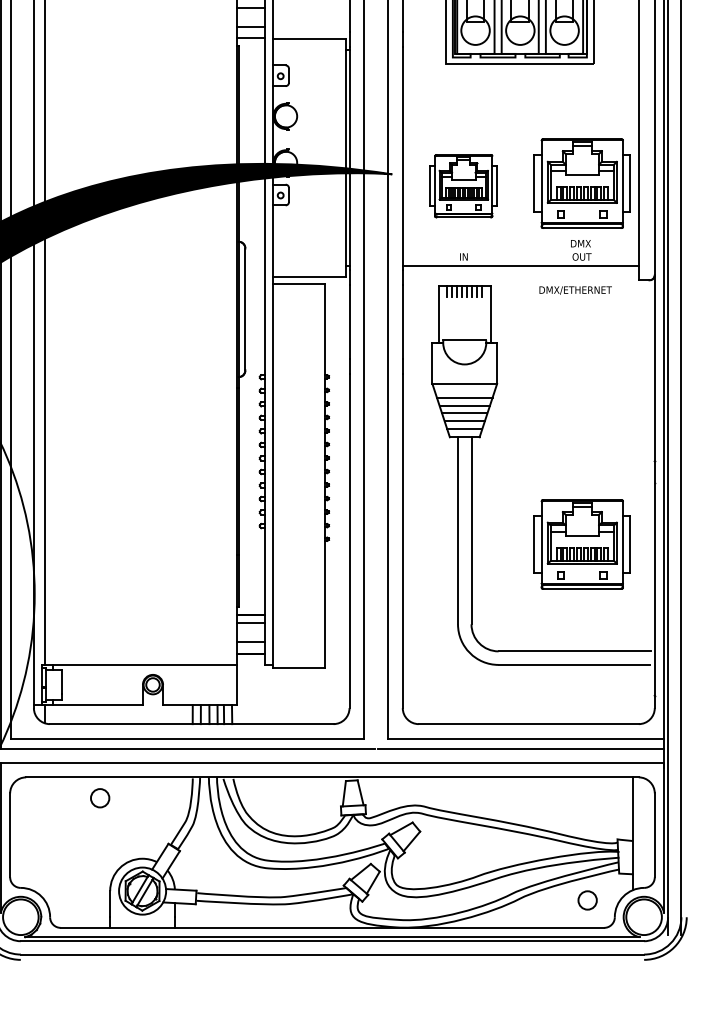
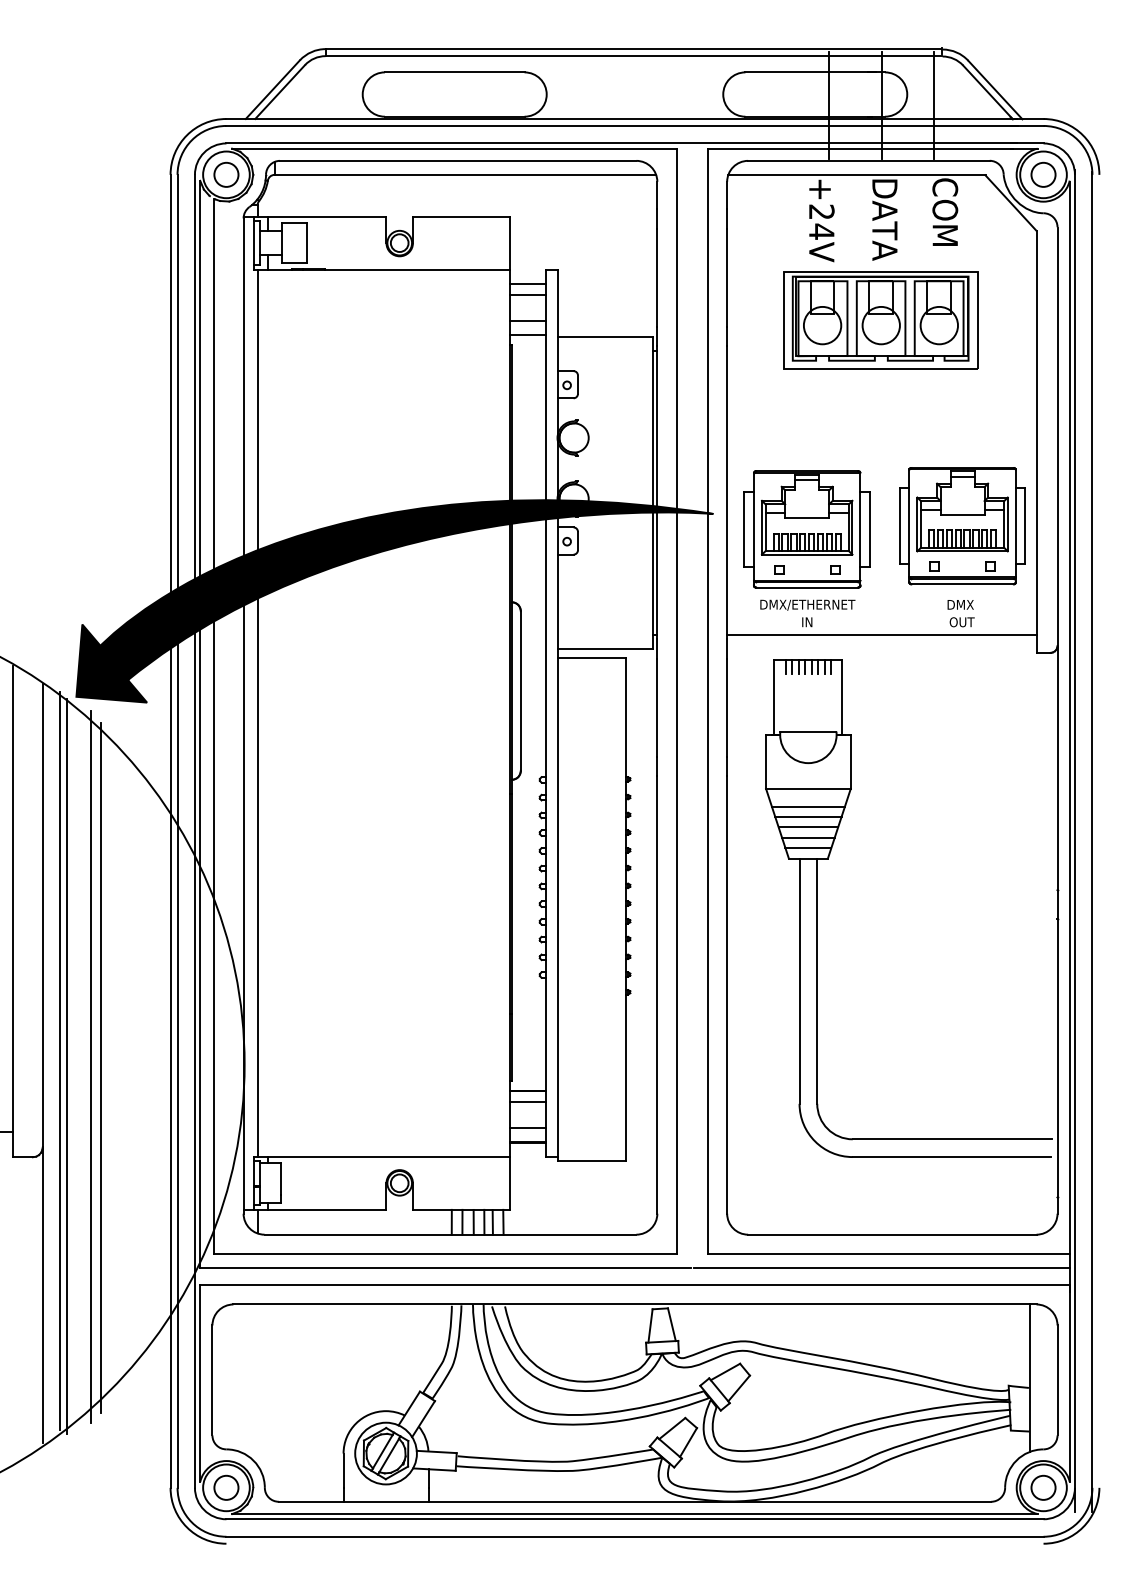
part: (463, 186) -> (806, 529), size x1.43
text: (575, 289) -> (807, 604), moved
part: (582, 544) -> (962, 999), removed
circle: (100, 797) -> (226, 1487), moved
circle: (587, 900) -> (1043, 1487), moved

